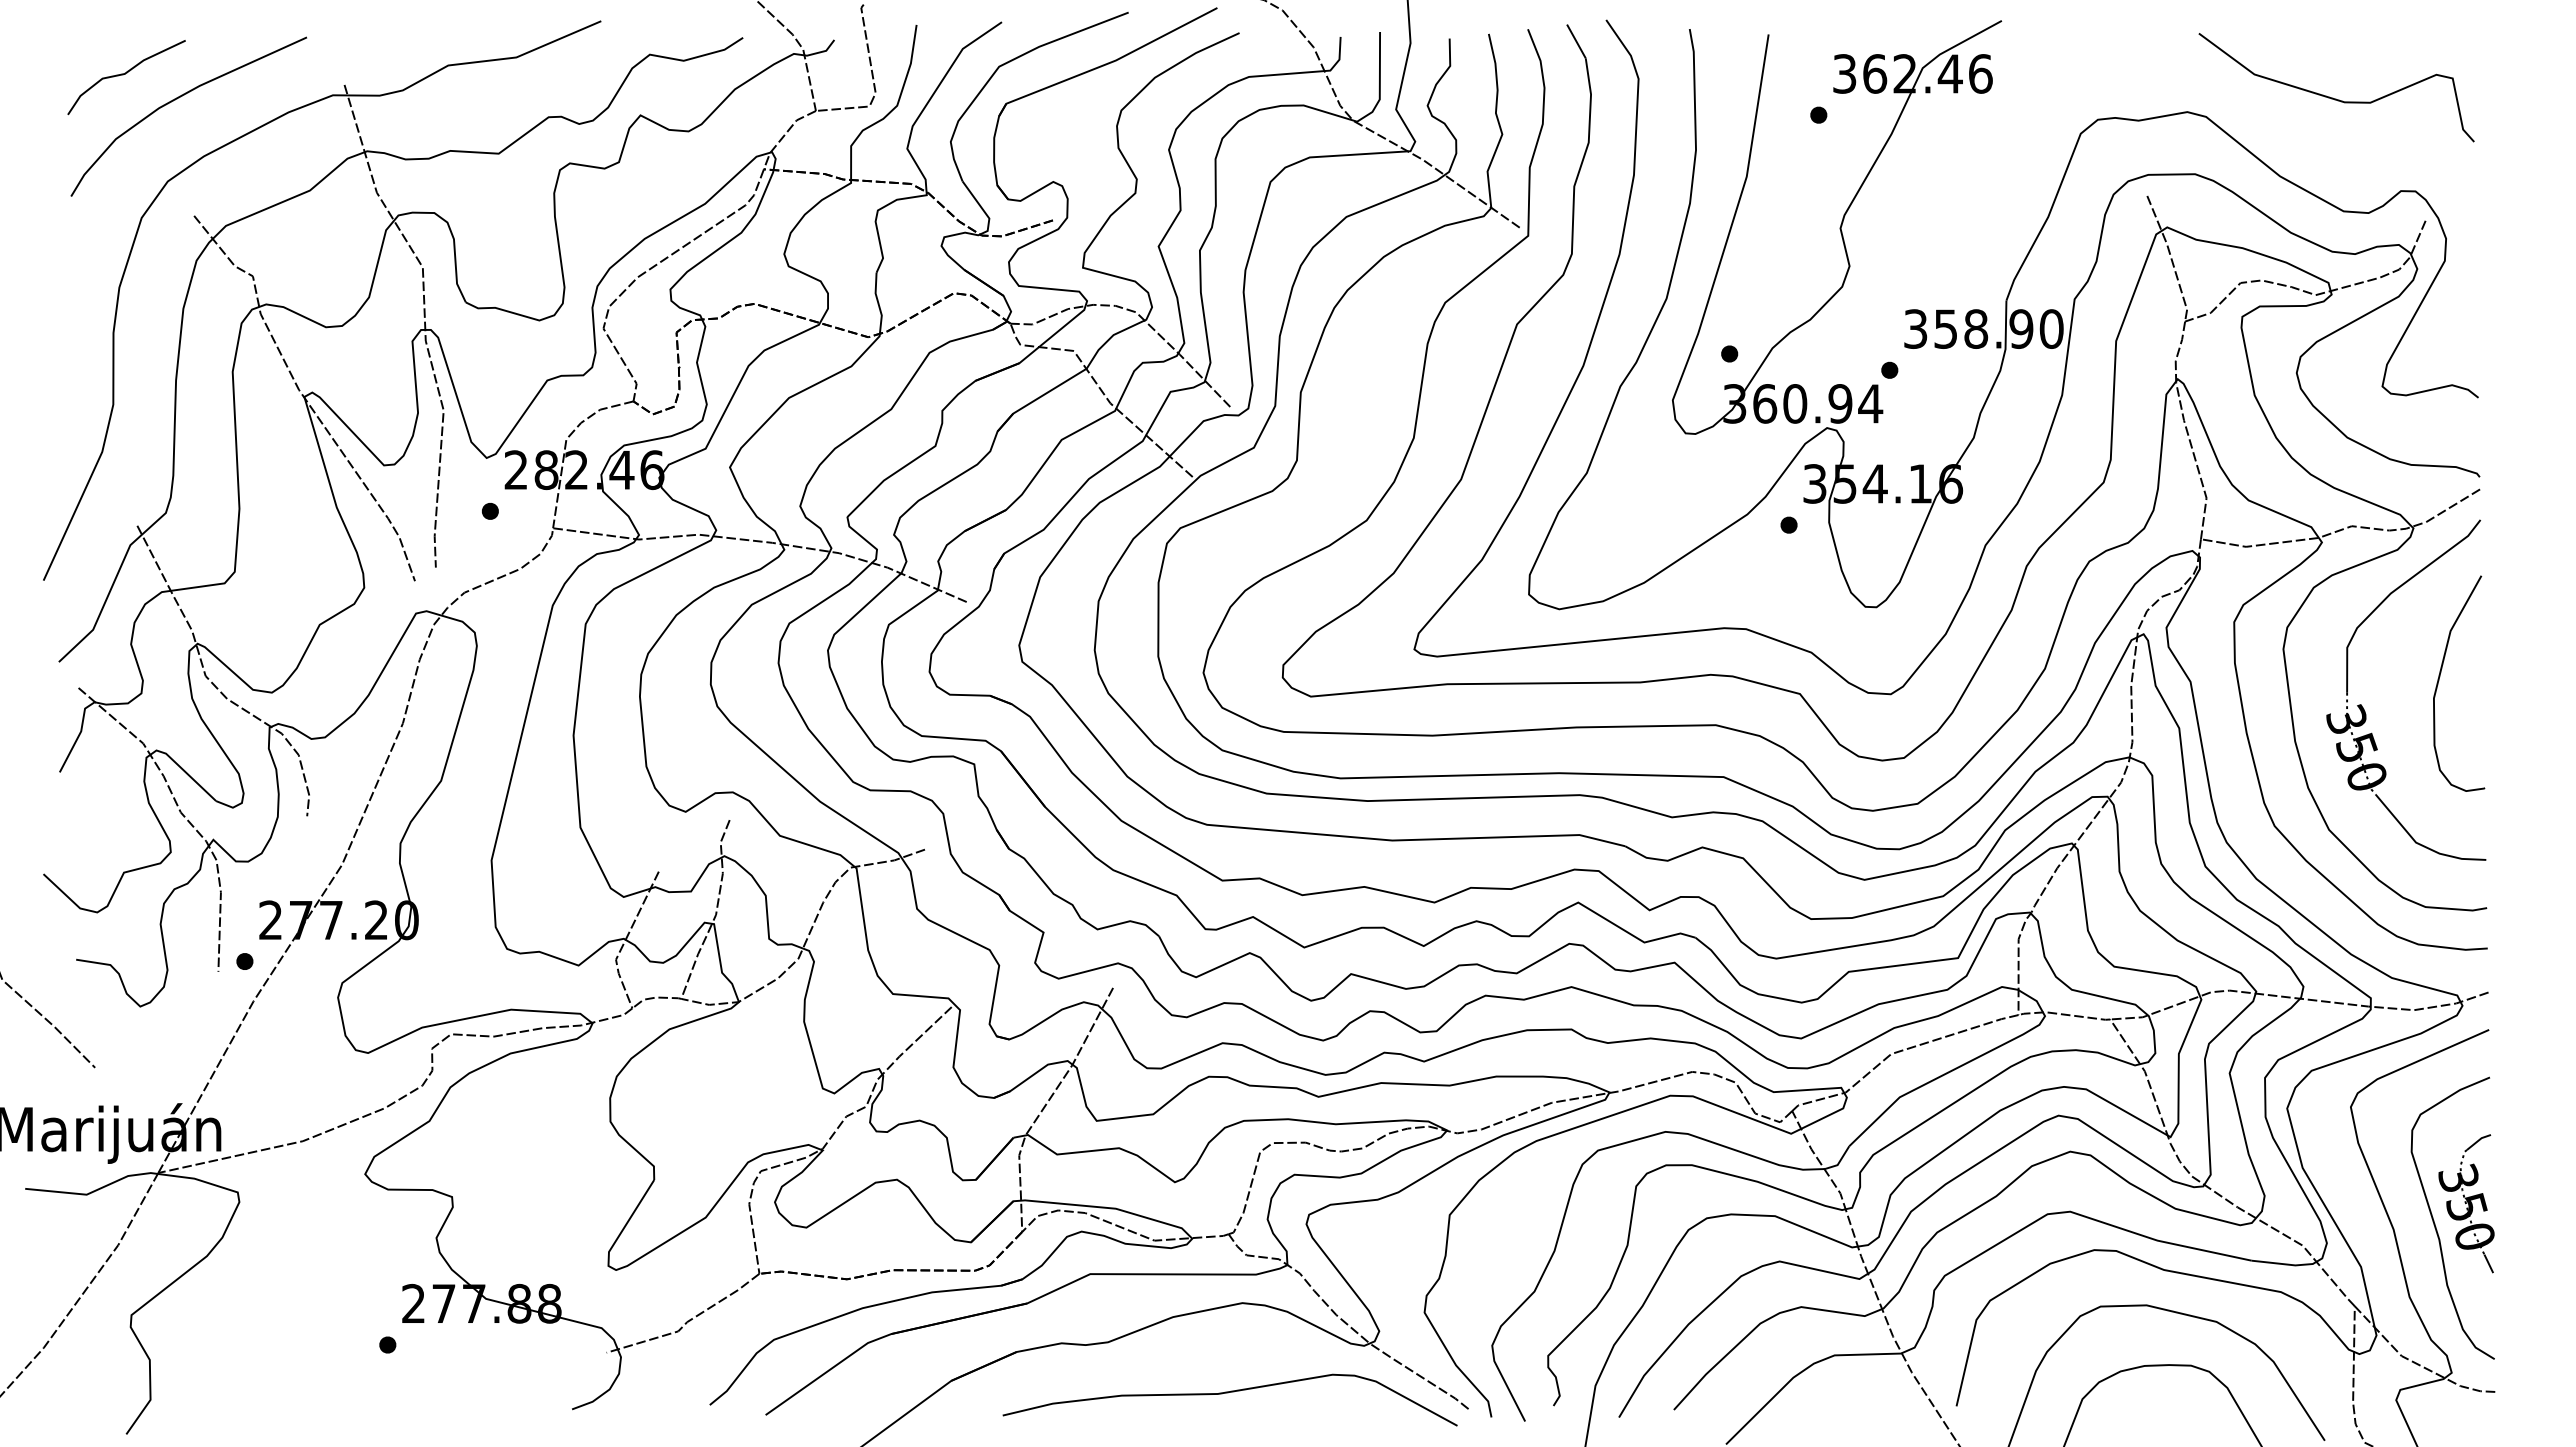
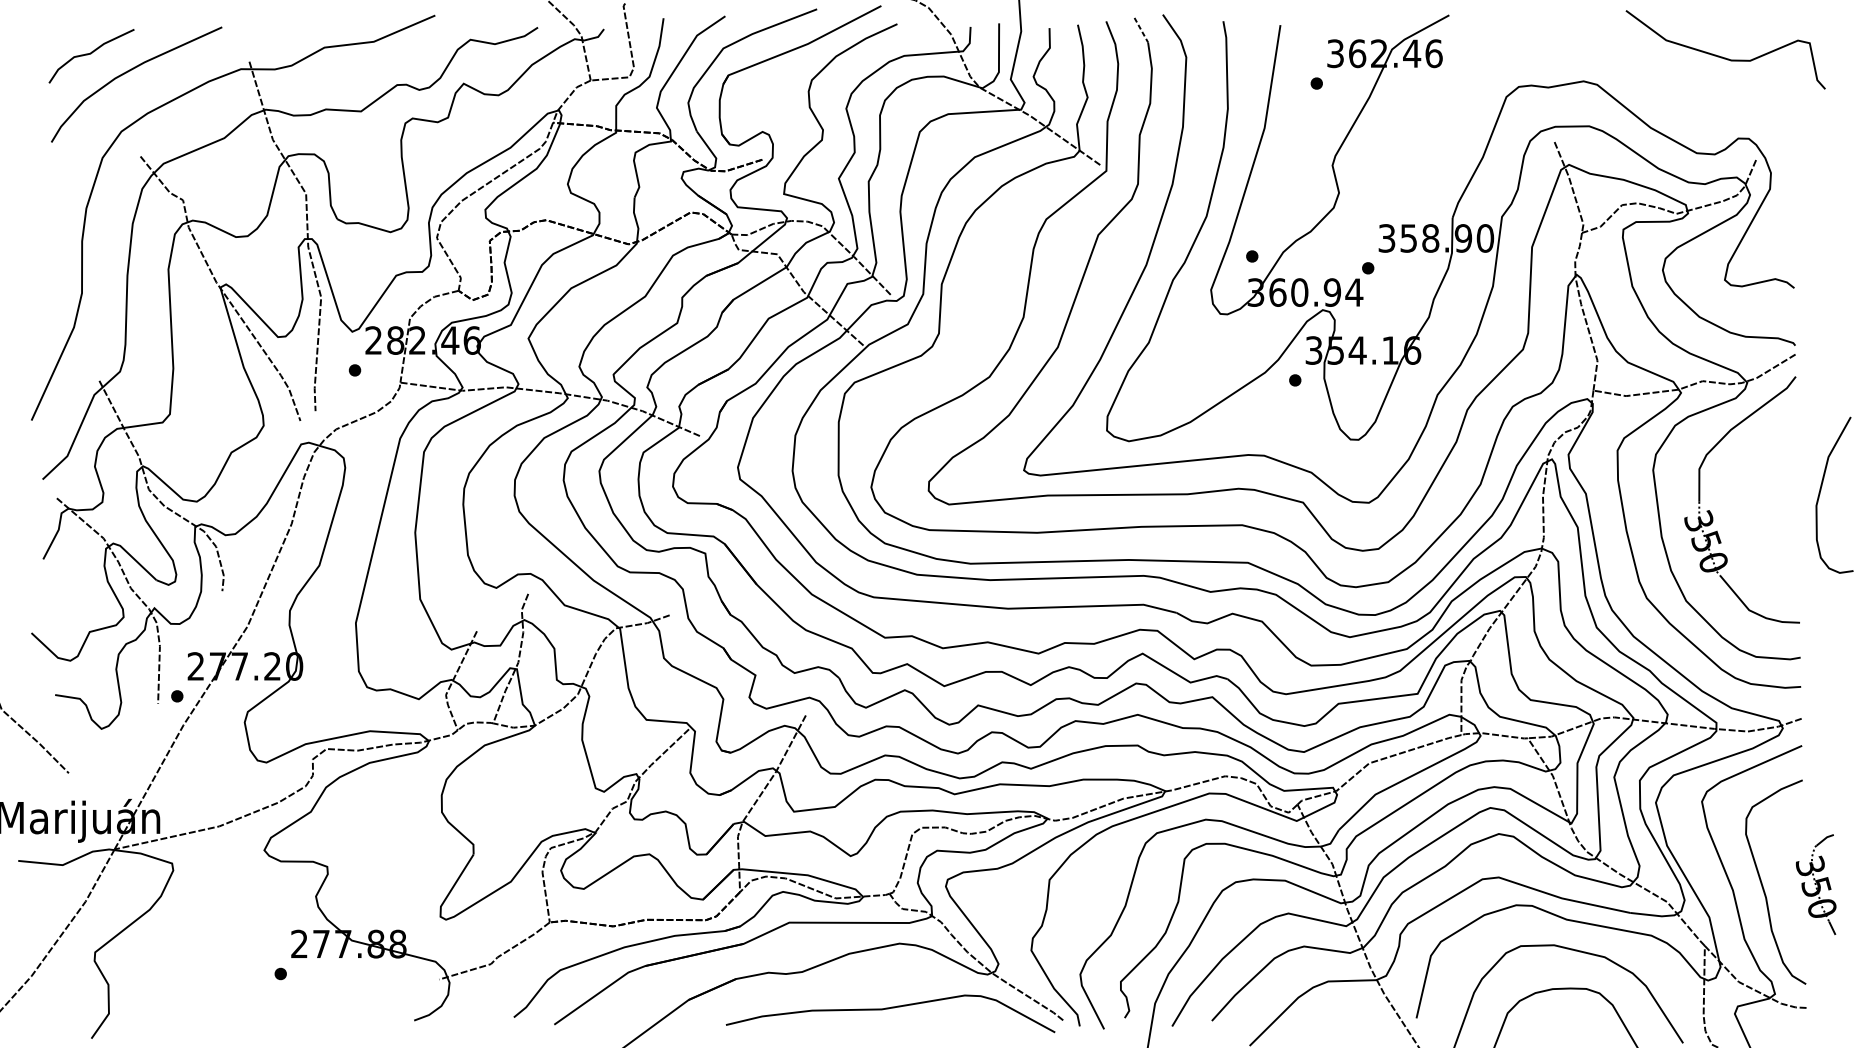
line: (1576, 41) -> (1141, 30), solid -> dashed
curve: (2332, 97) -> (1722, 57), moved
curve: (2439, 680) -> (1820, 492), moved
part: (2466, 1203) -> (1816, 884), moved

